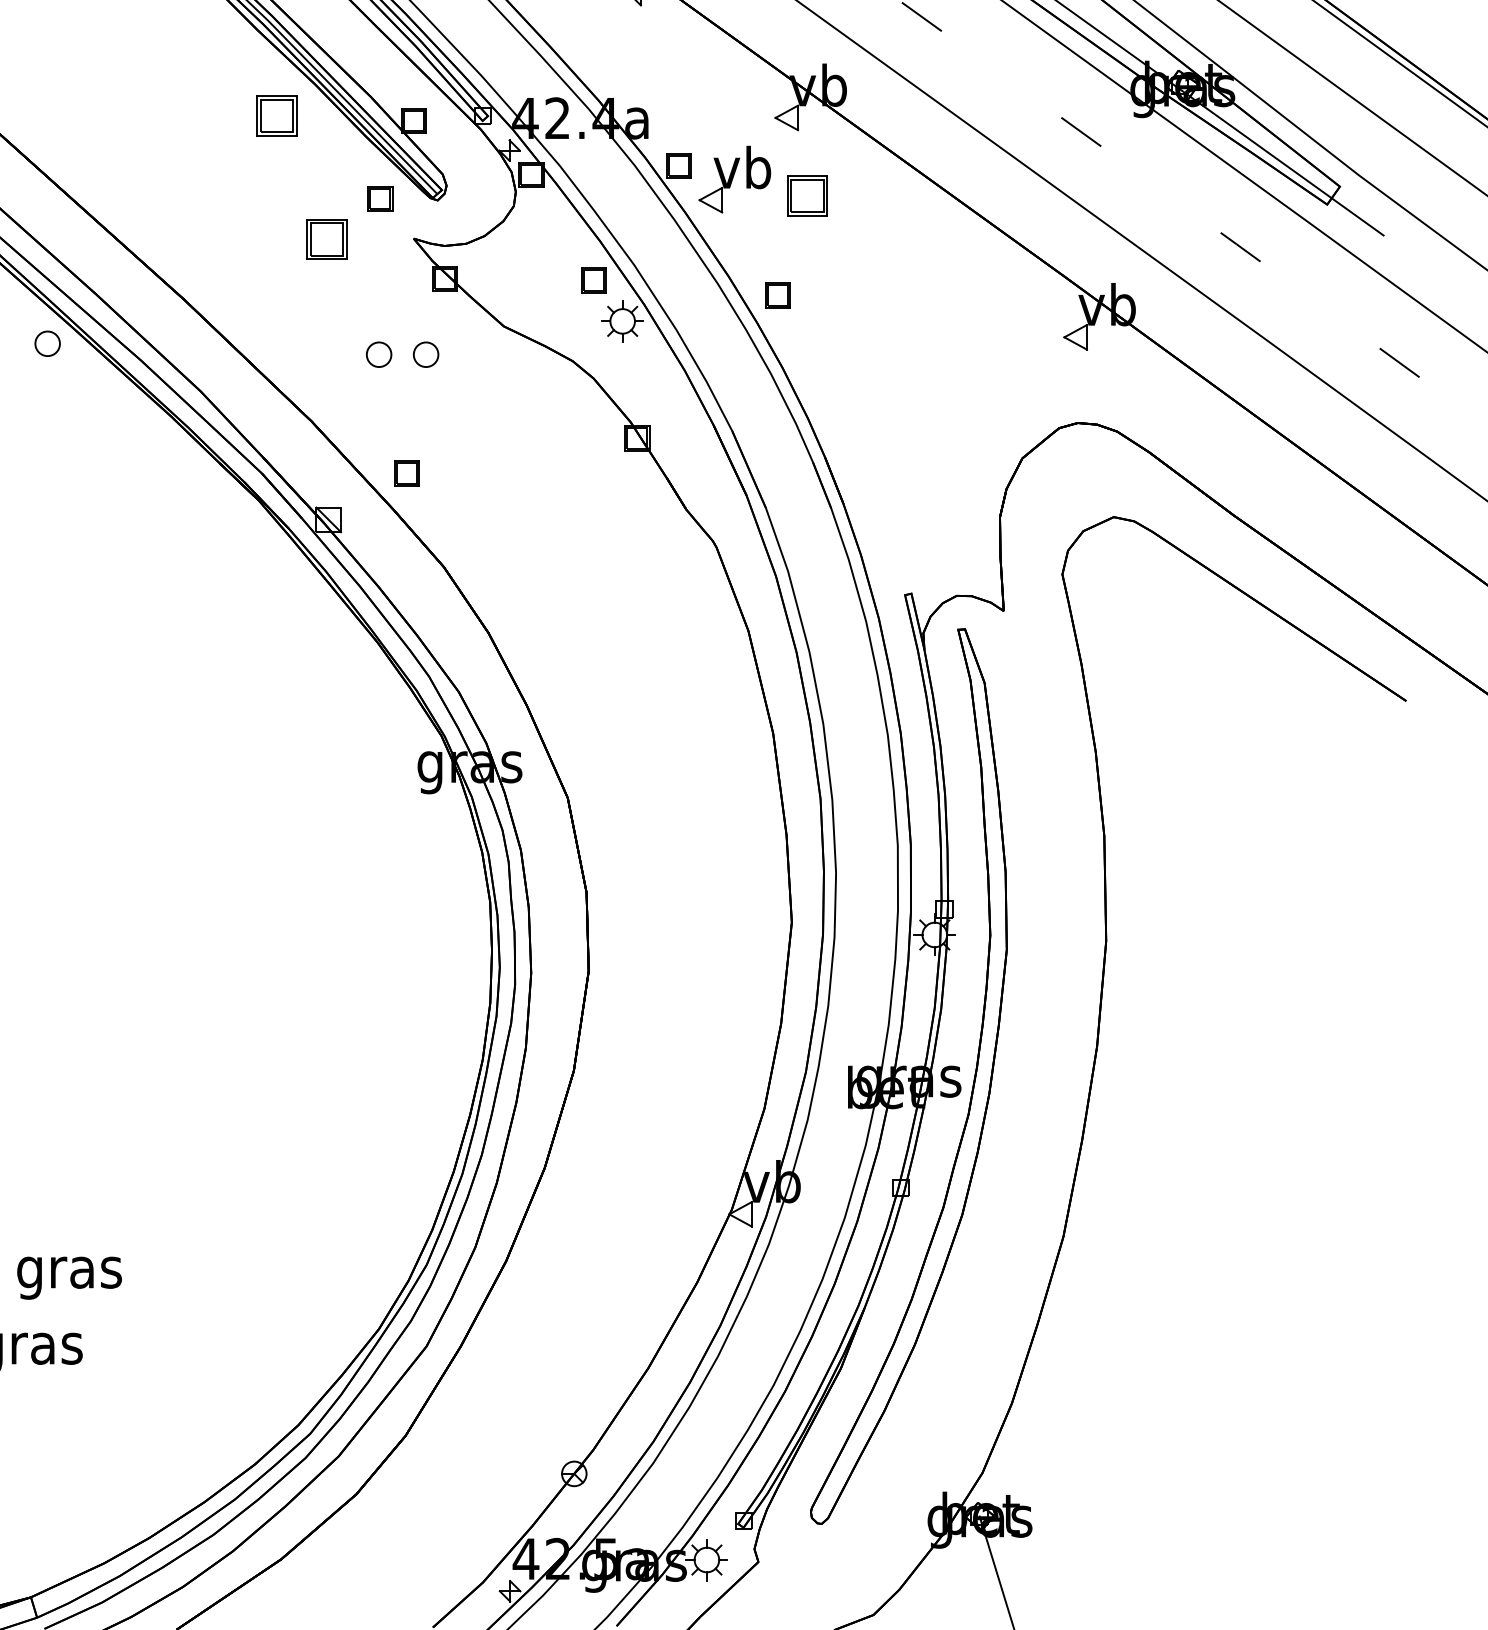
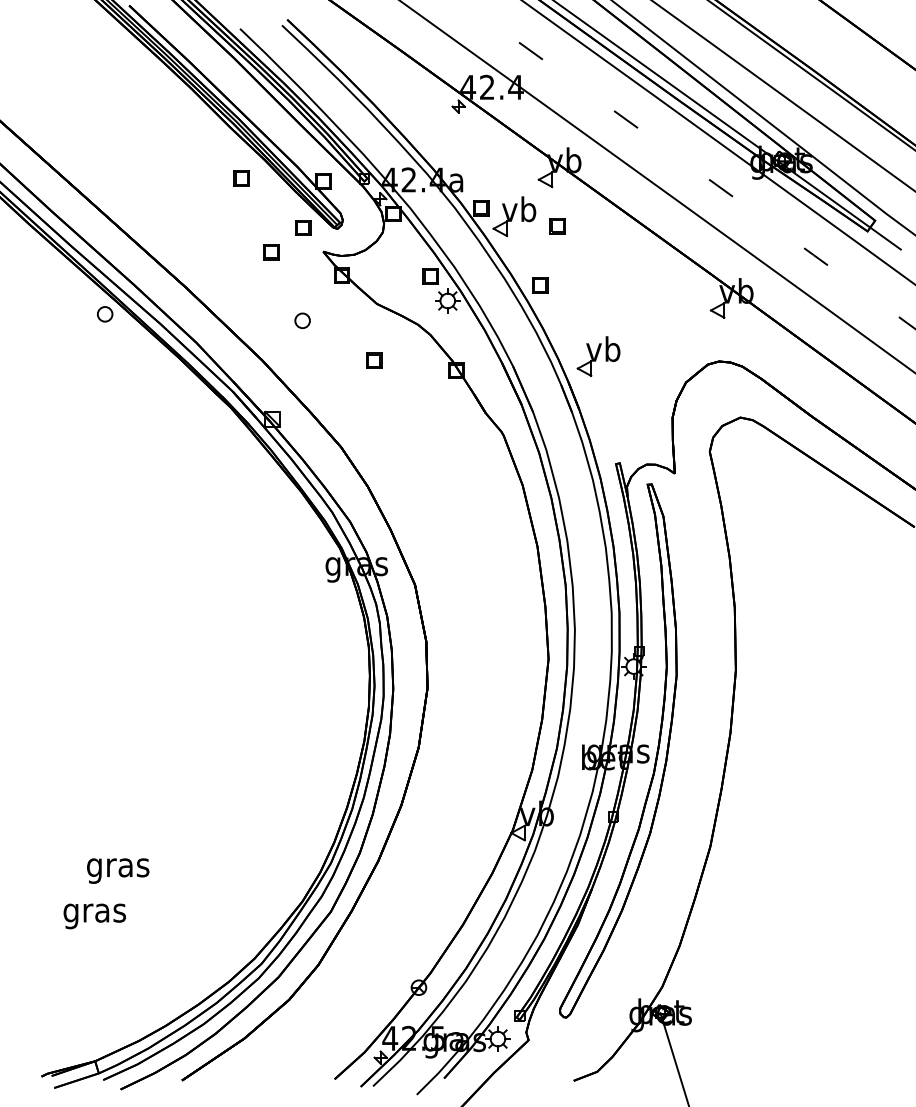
part: (276, 115) -> (241, 178), size x0.62
part: (806, 196) -> (557, 226), size x0.62
part: (326, 240) -> (271, 252), size x0.62
part: (425, 354) -> (330, 320), removed
part: (875, 414) -> (598, 356), added
part: (407, 473) -> (374, 360), moved

